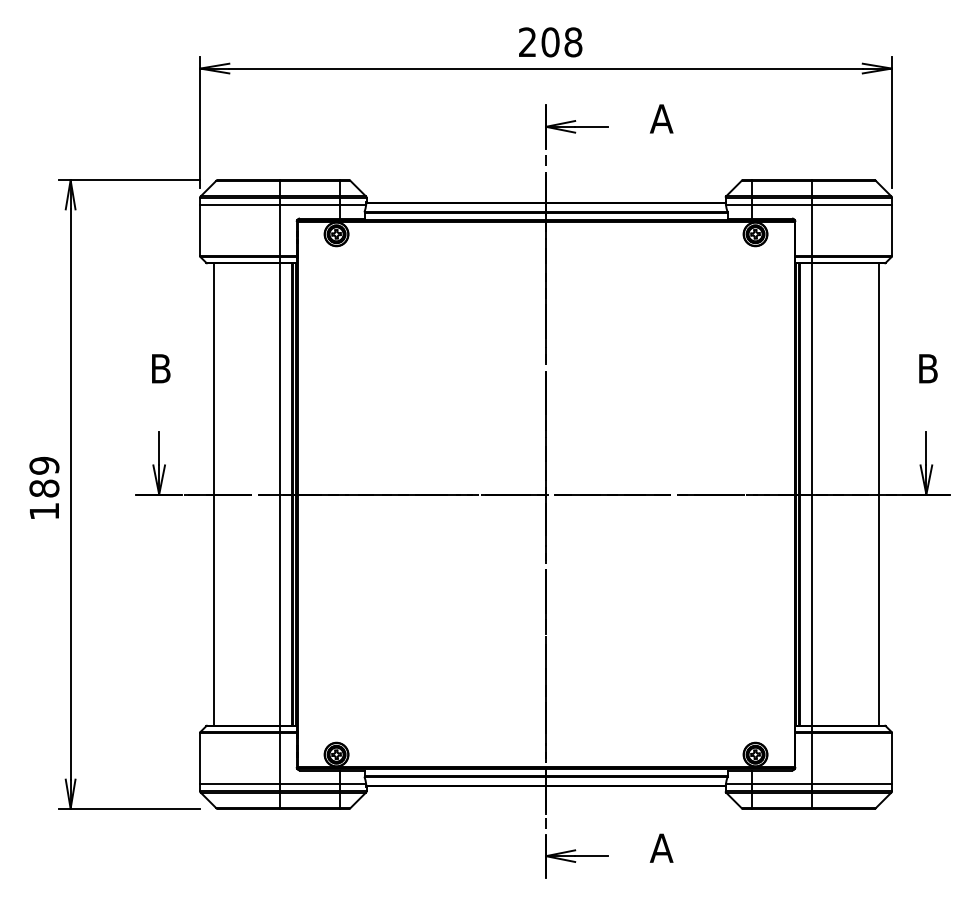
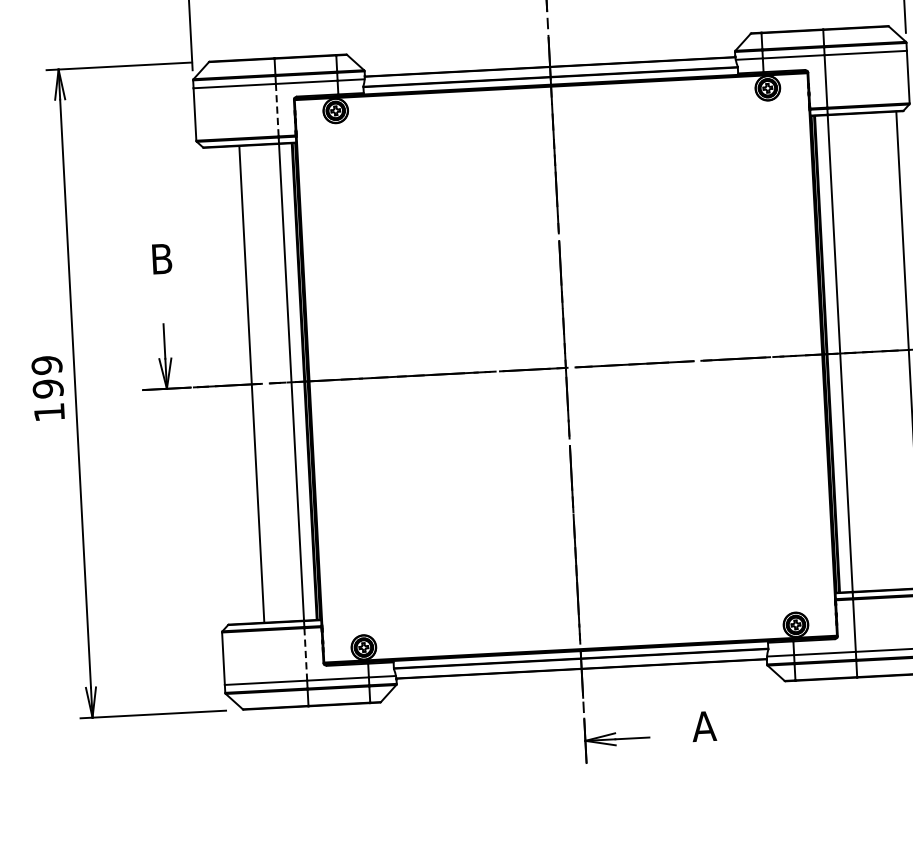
line: (280, 230) -> (277, 109), solid -> dashed
text: (44, 488) -> (48, 388), 189 -> 199
line: (213, 494) -> (251, 384), moved
line: (280, 758) -> (306, 654), solid -> dashed

